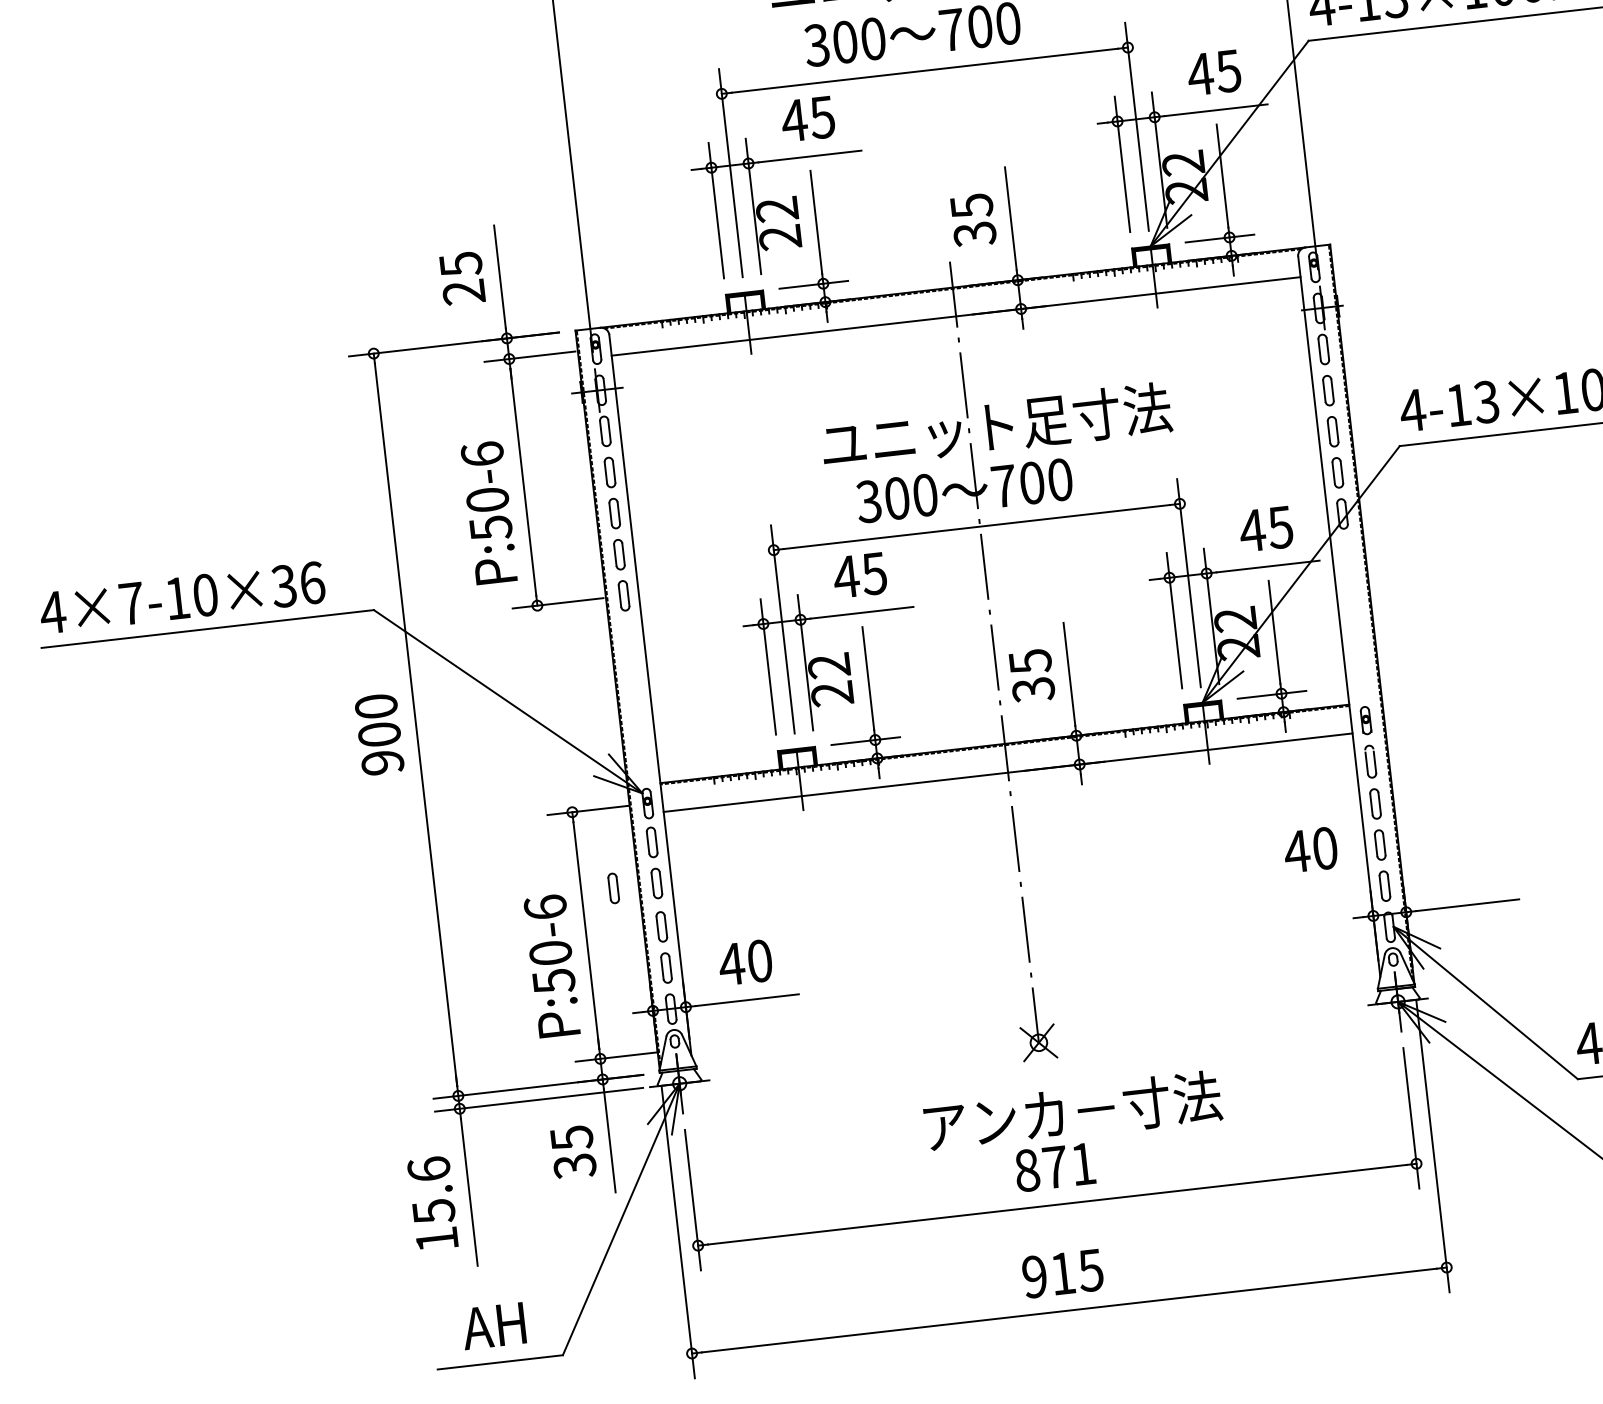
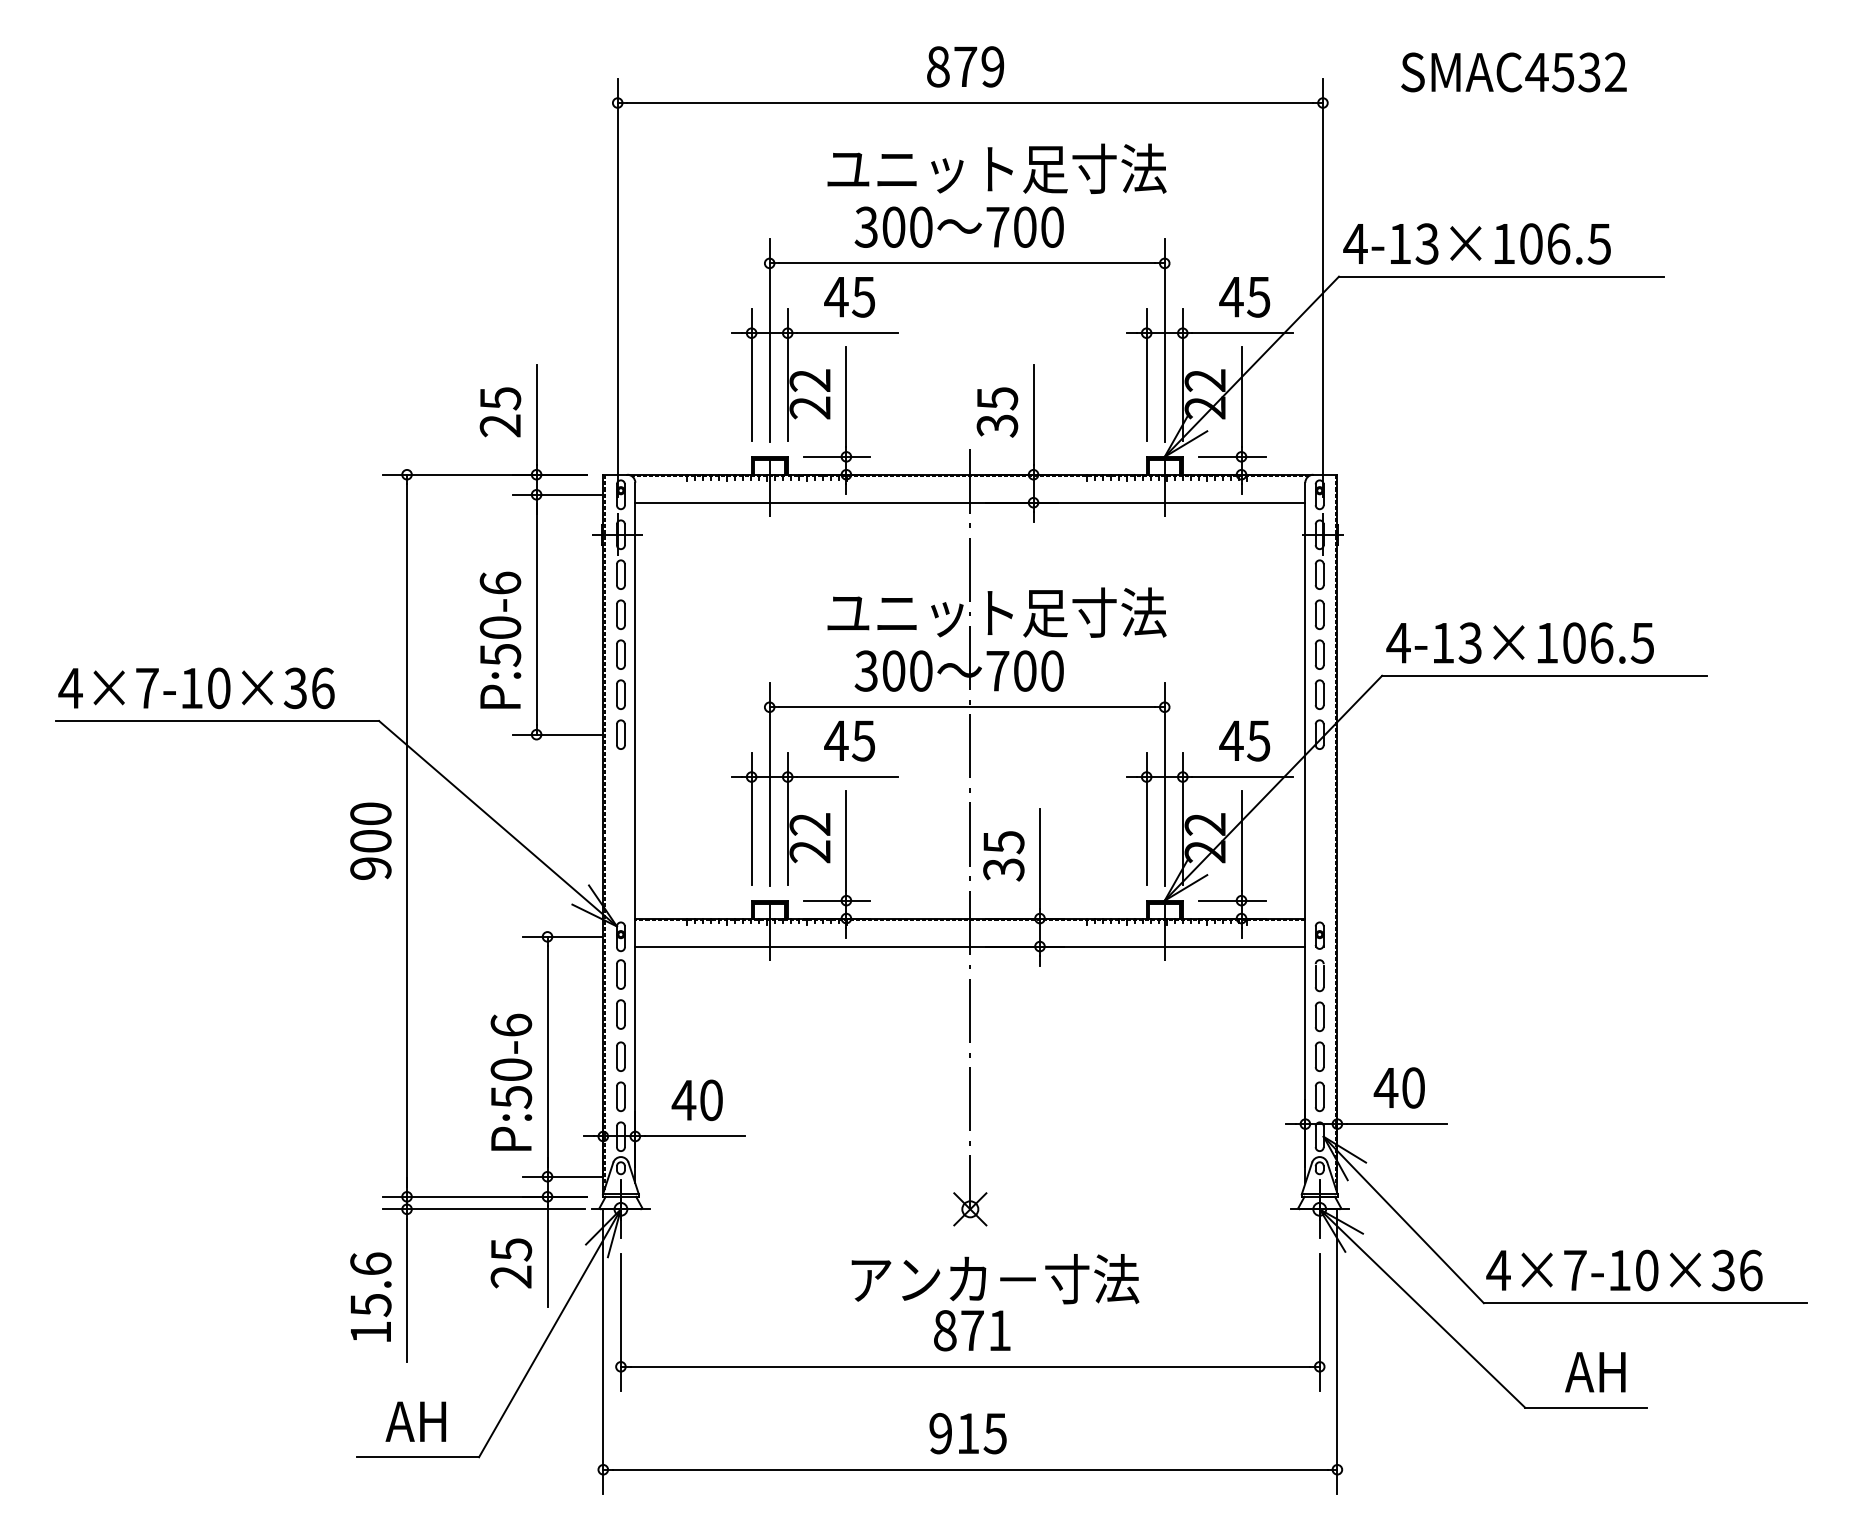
text: (1309, 849) -> (1398, 1087), moved
part: (613, 888) -> (578, 1014), removed
text: (575, 1165) -> (511, 1276), 35 -> 25

